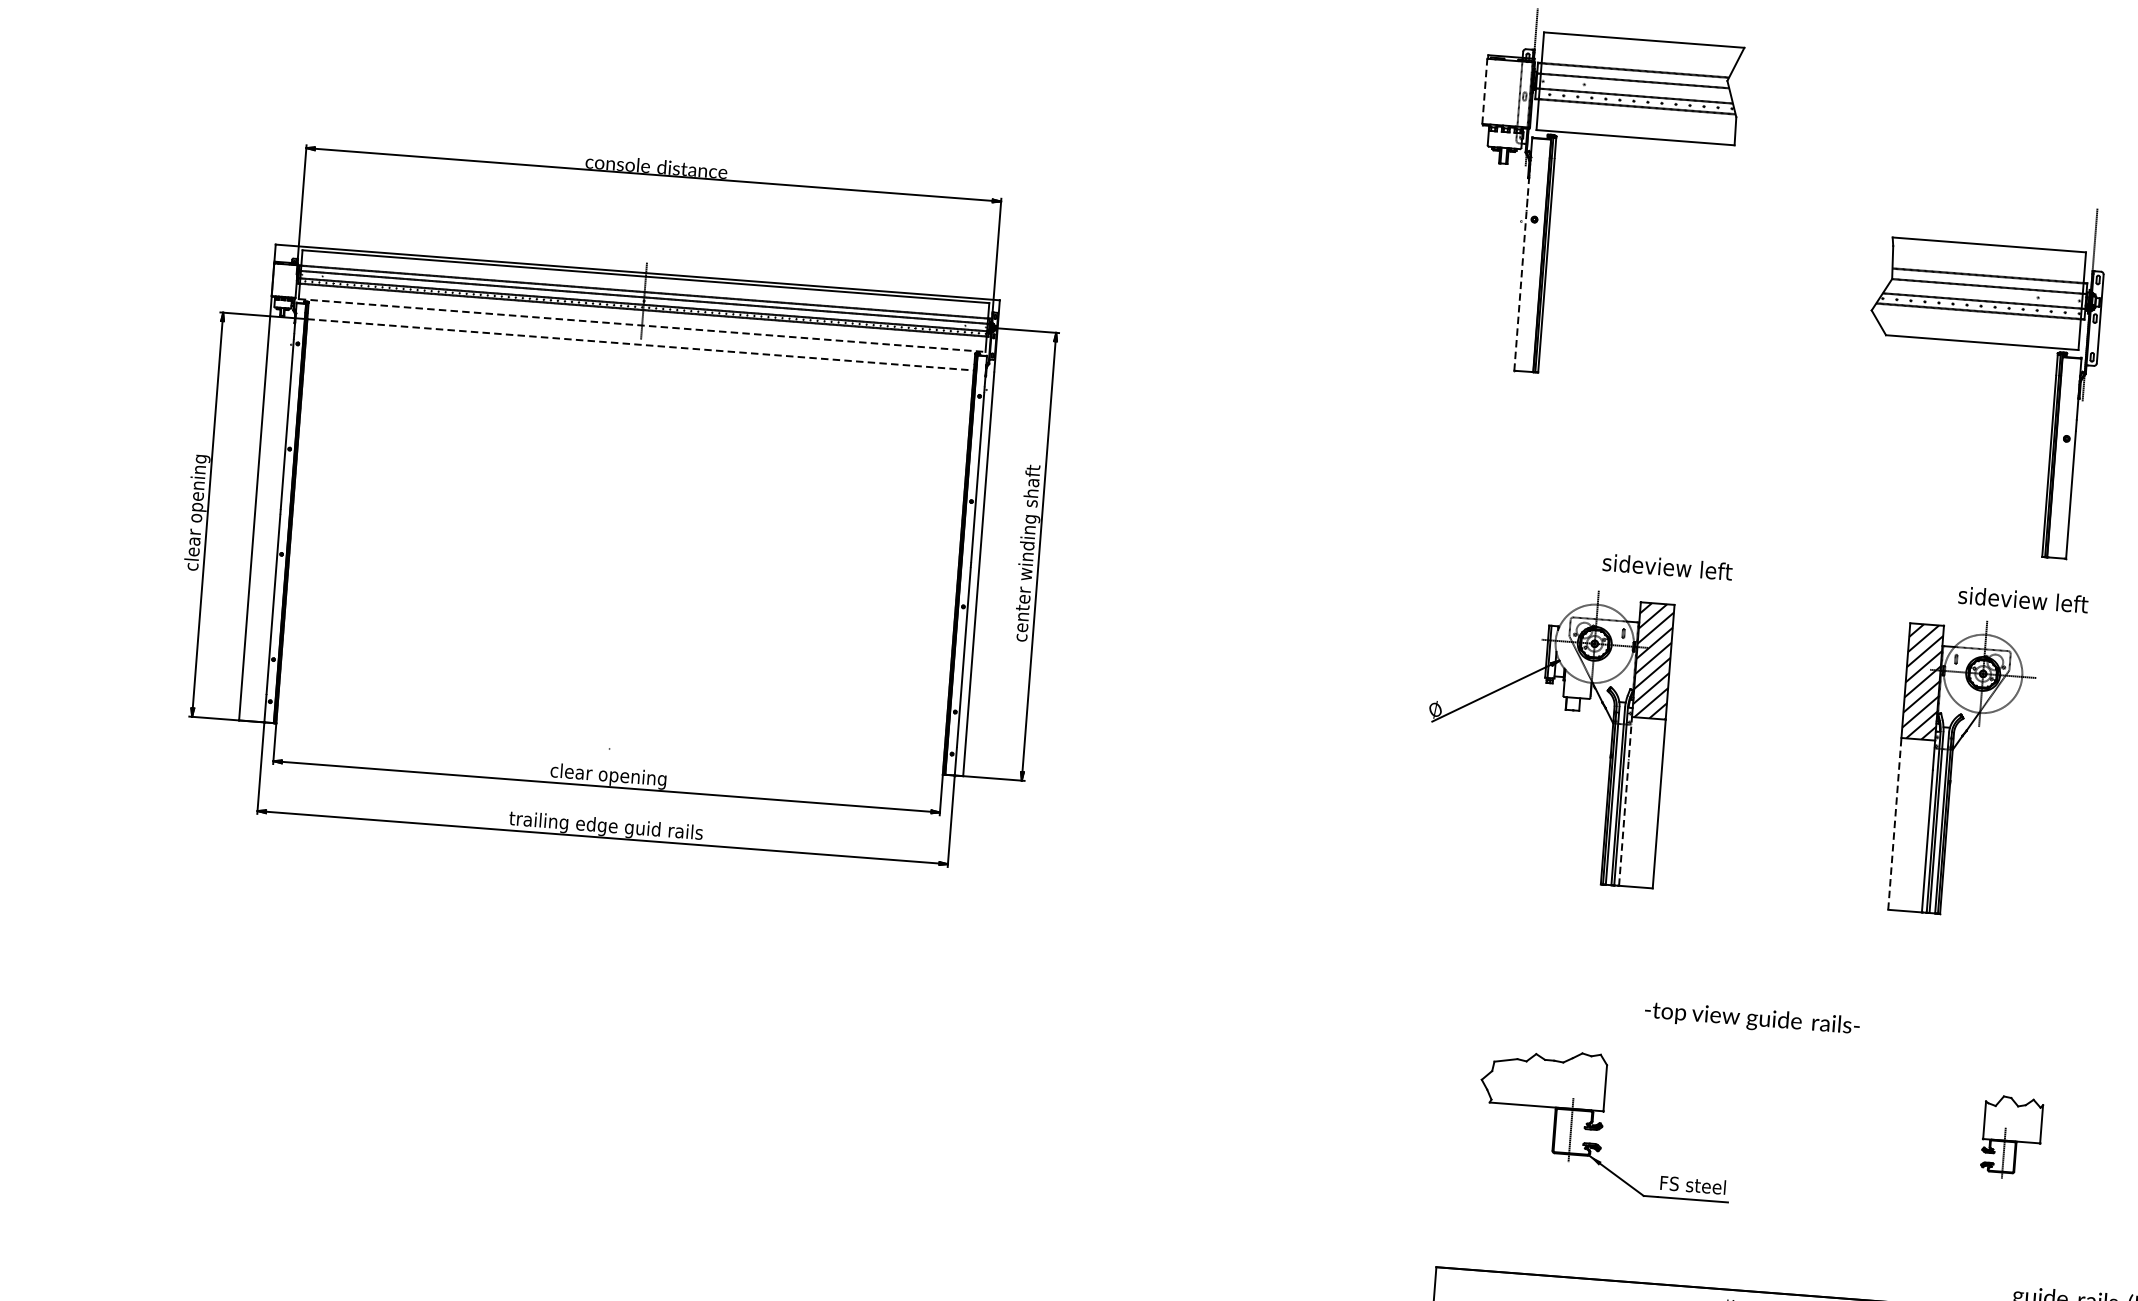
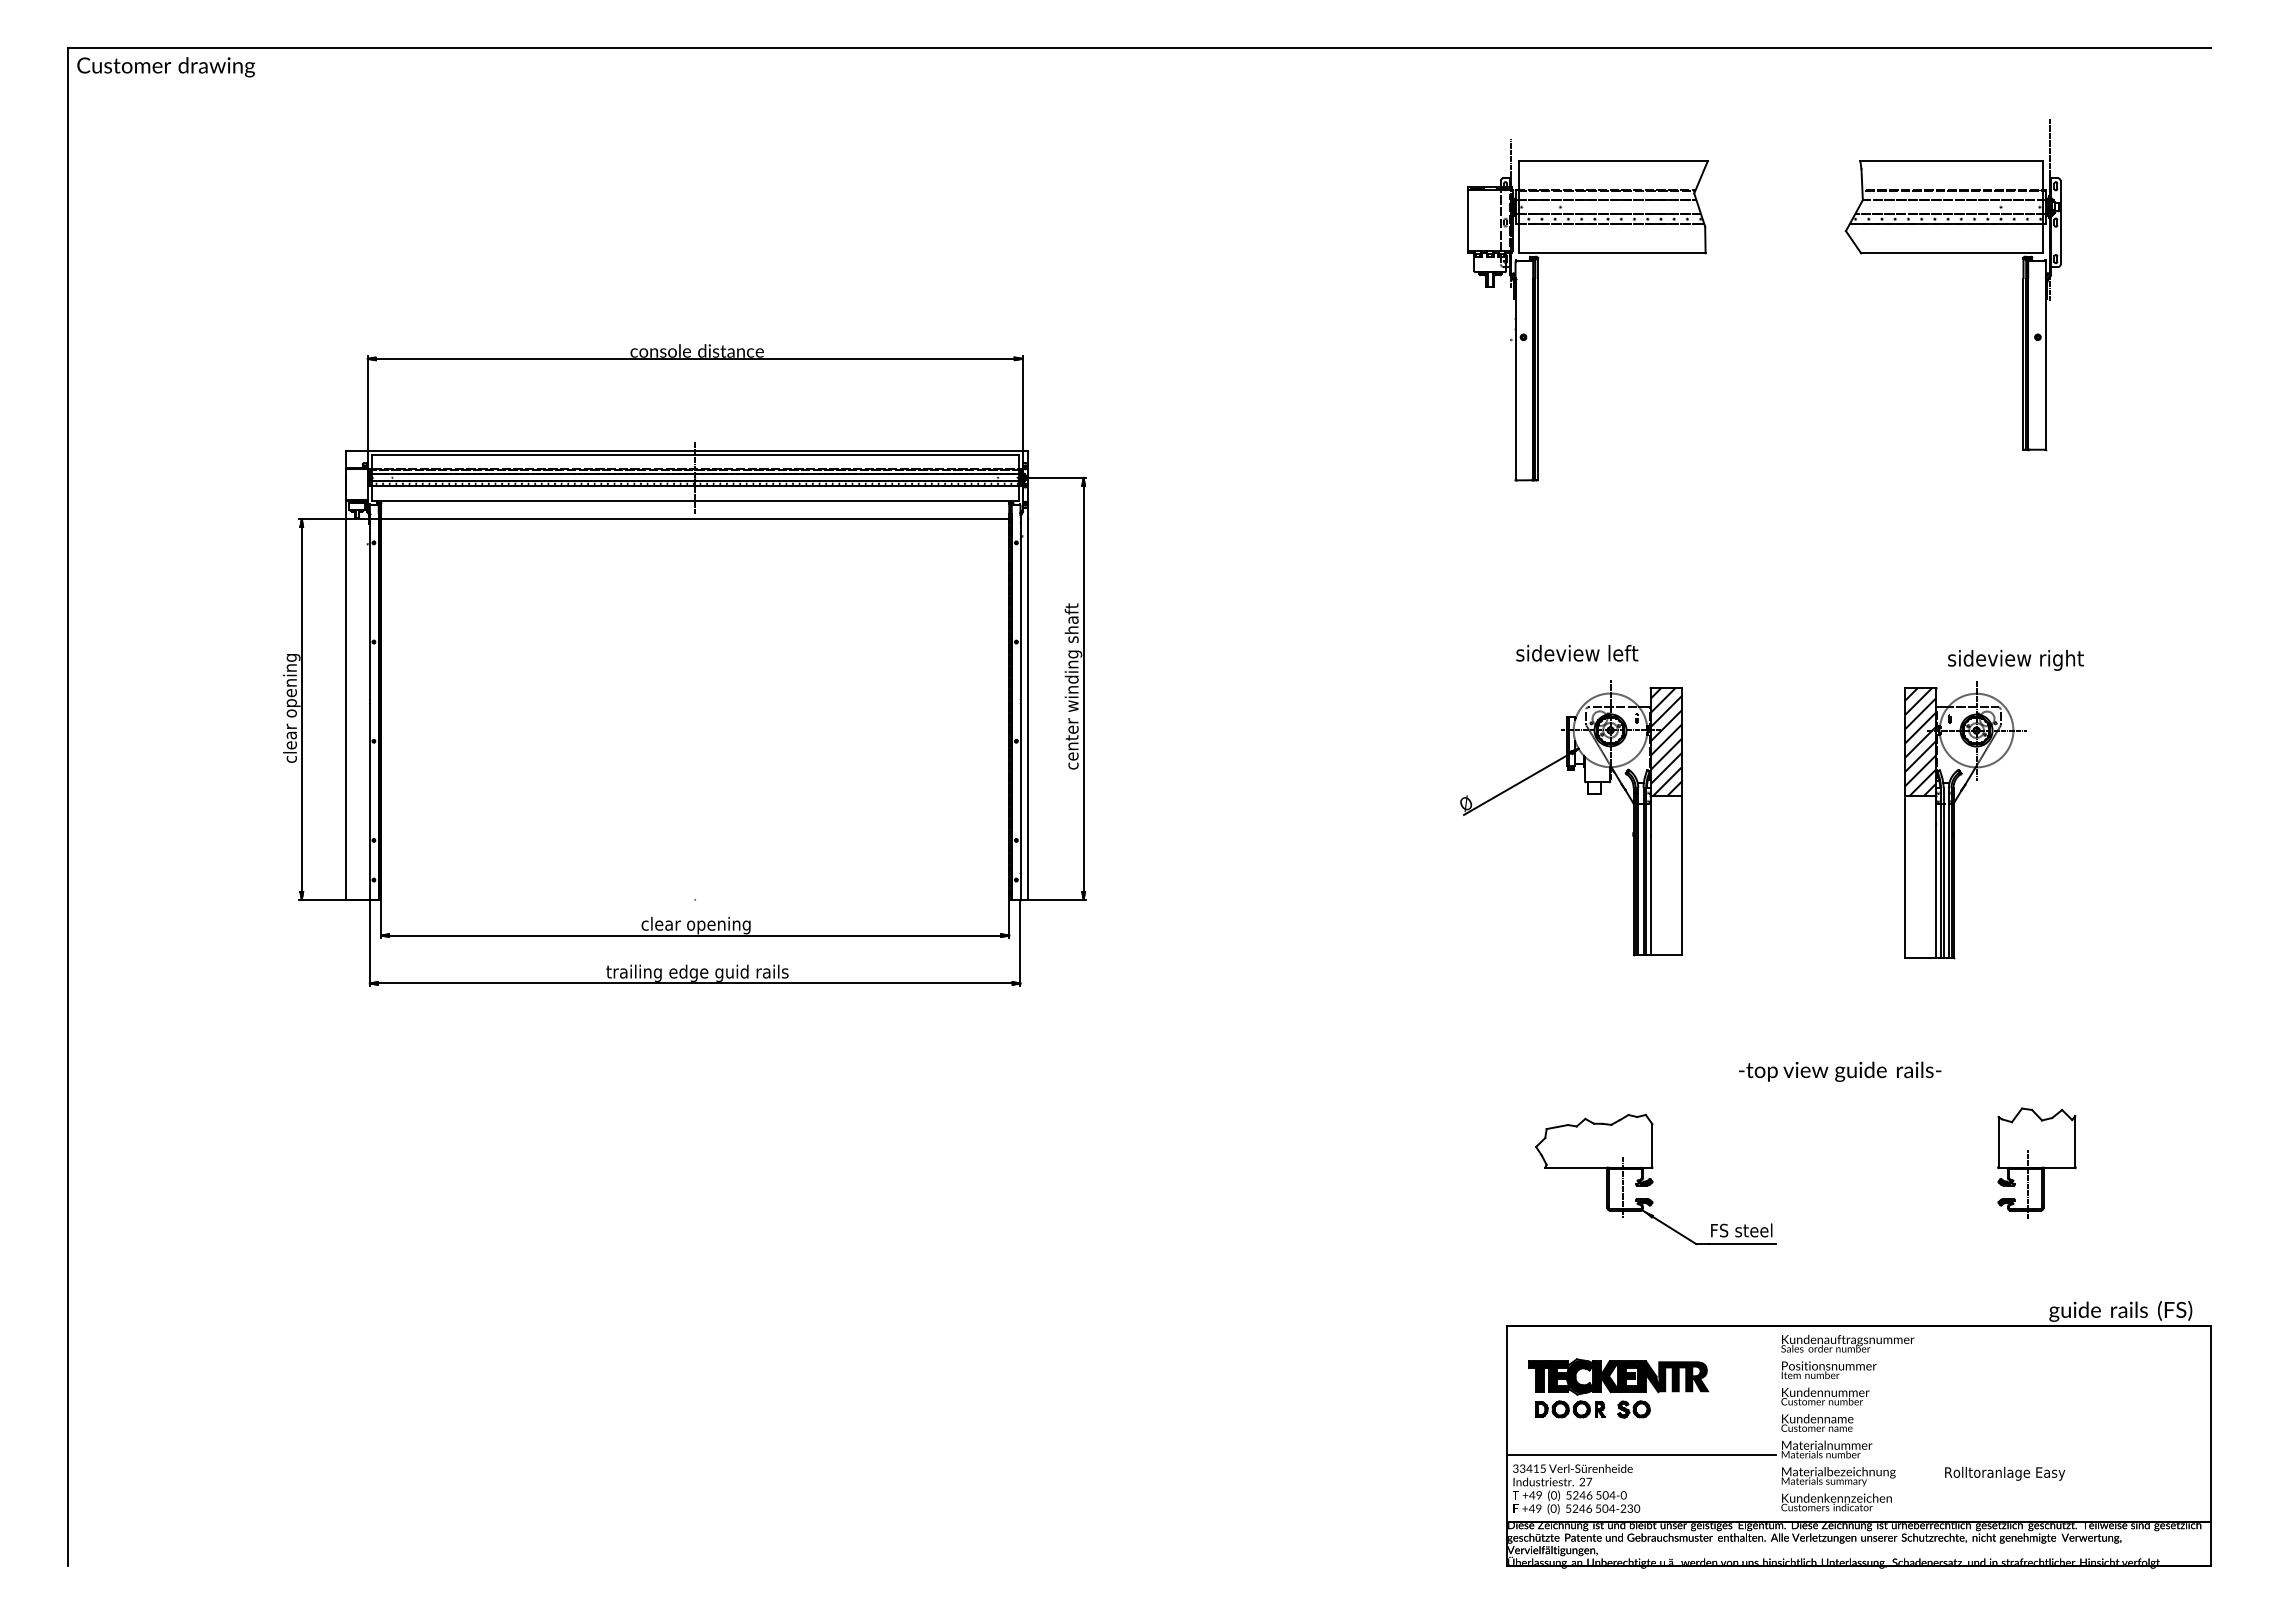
line: (1484, 91) -> (1467, 220), dashed -> solid
line: (1522, 263) -> (1515, 379), dashed -> solid
line: (642, 325) -> (695, 500), dashed -> solid
part: (1982, 342) -> (1952, 253), moved
line: (640, 345) -> (695, 519), dashed -> solid
text: (1667, 567) -> (1577, 653), moved
text: (2079, 606) -> (2061, 660), sideview left -> sideview right
line: (1625, 801) -> (1650, 875), dashed -> solid
line: (1894, 823) -> (1904, 877), dashed -> solid
text: (1752, 1019) -> (1840, 1071), moved
part: (2011, 1137) -> (2036, 1162), size x1.43

